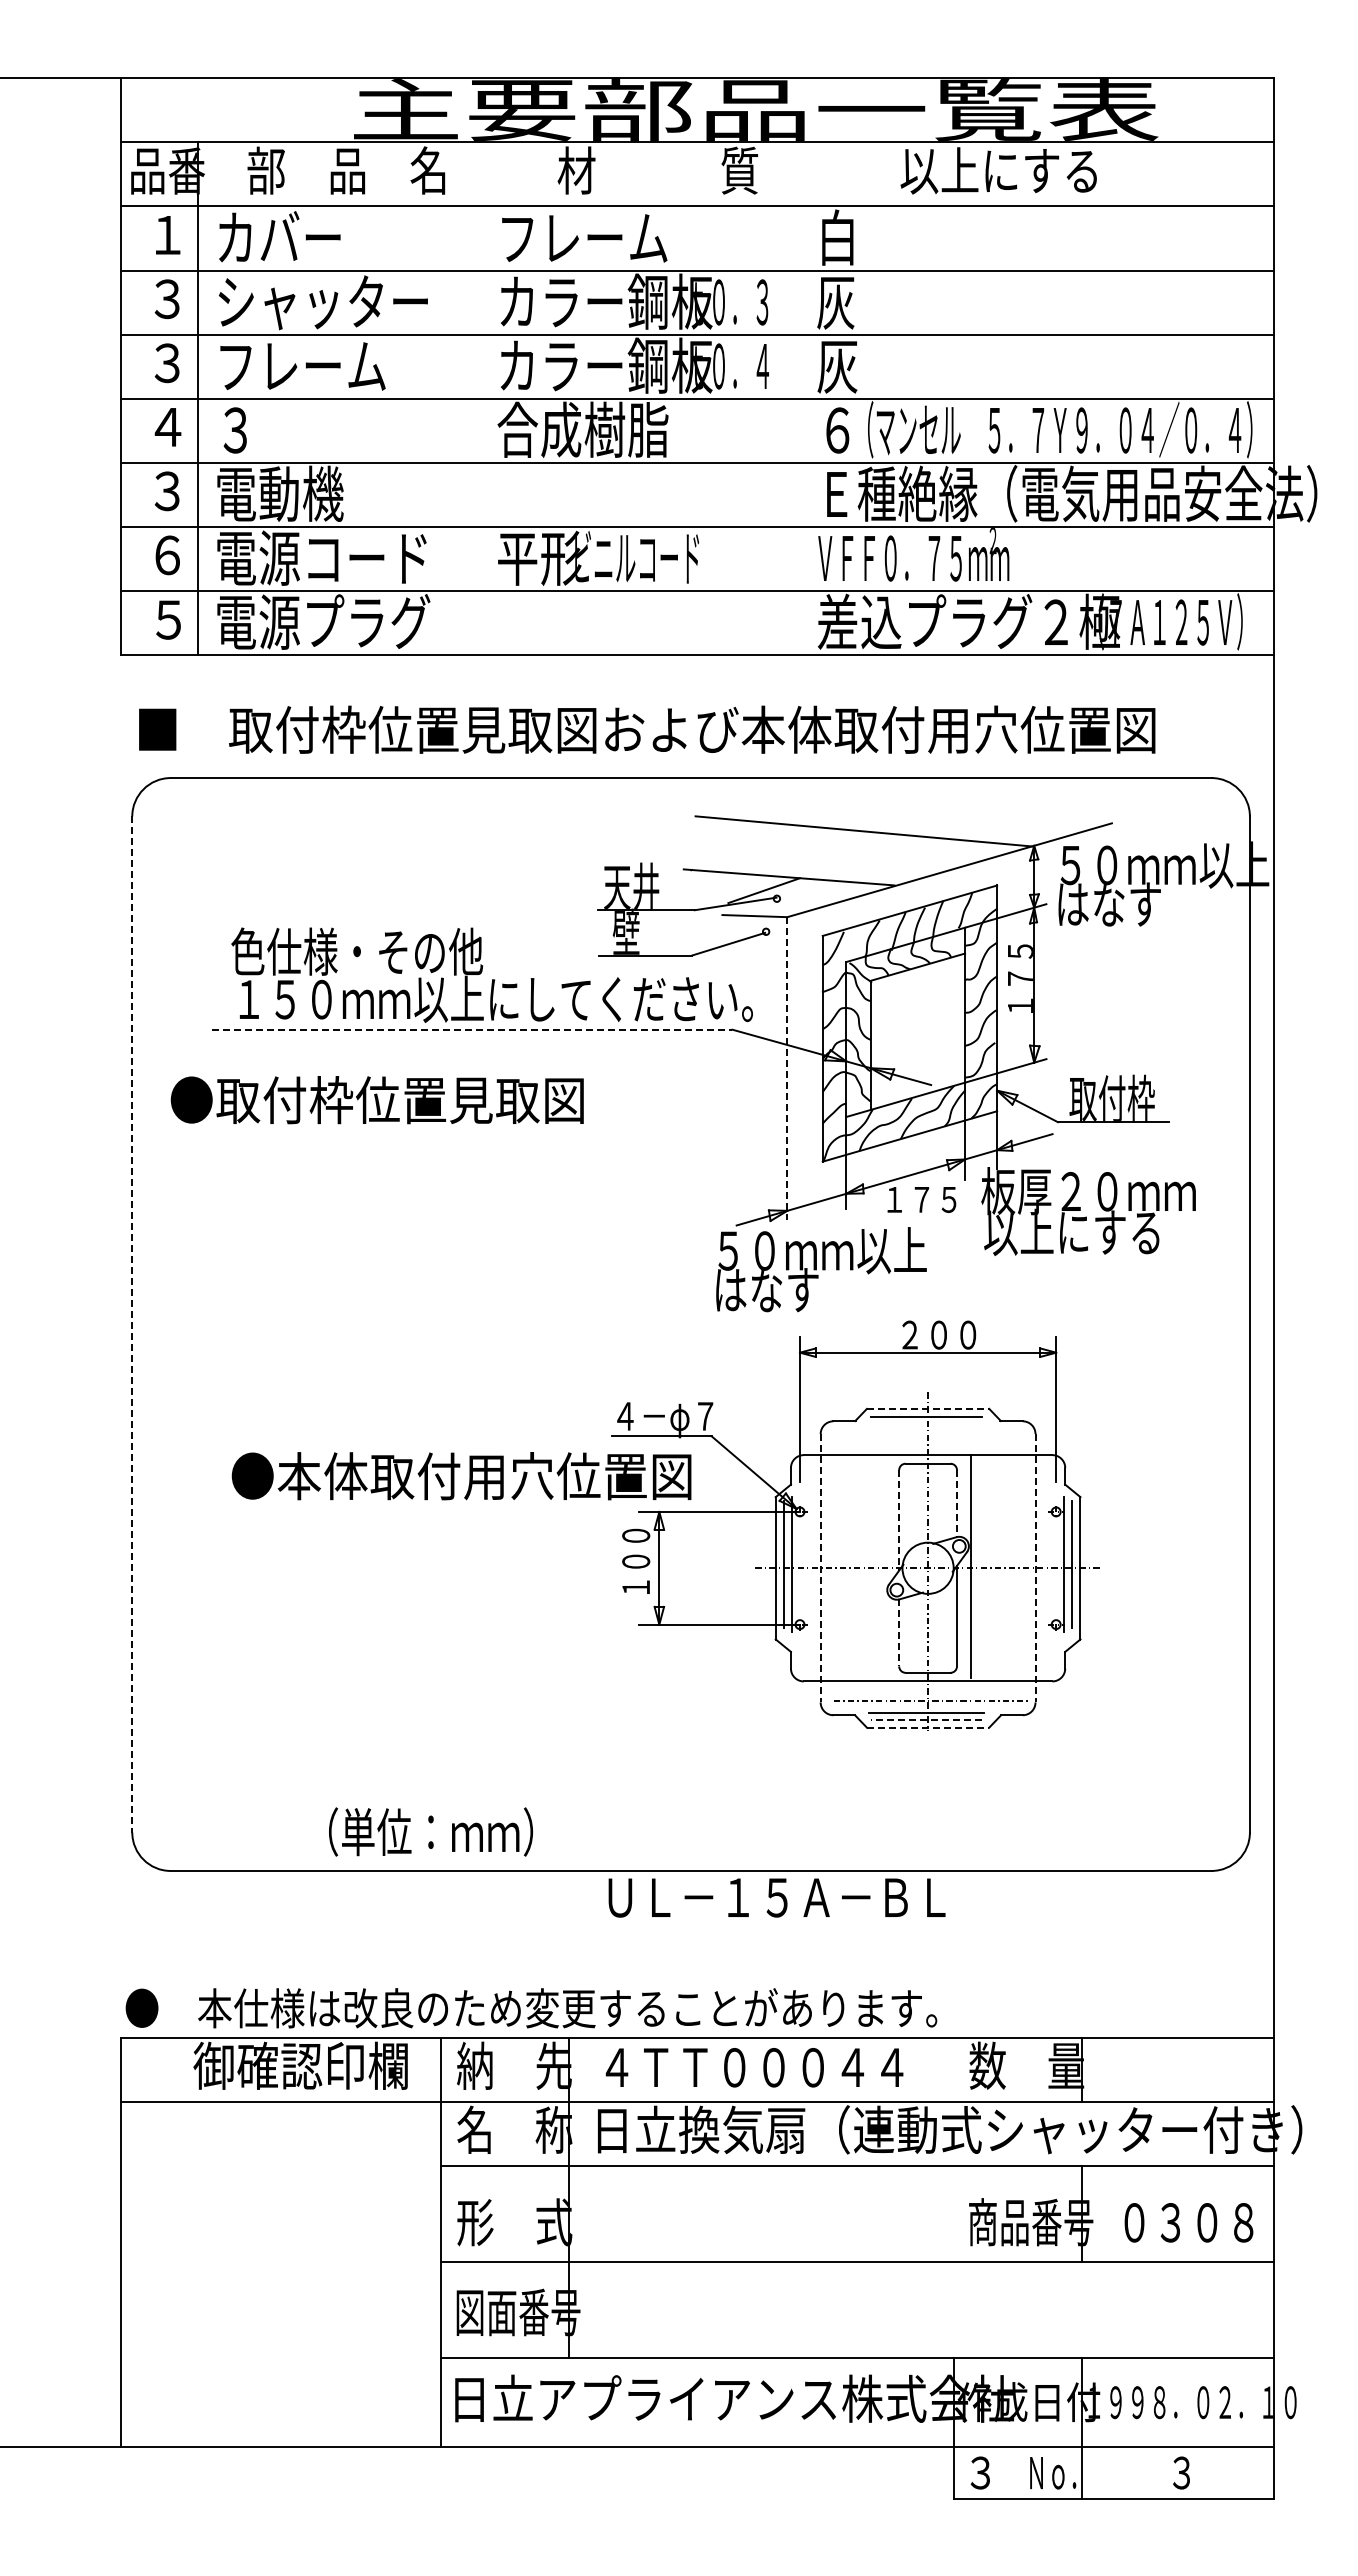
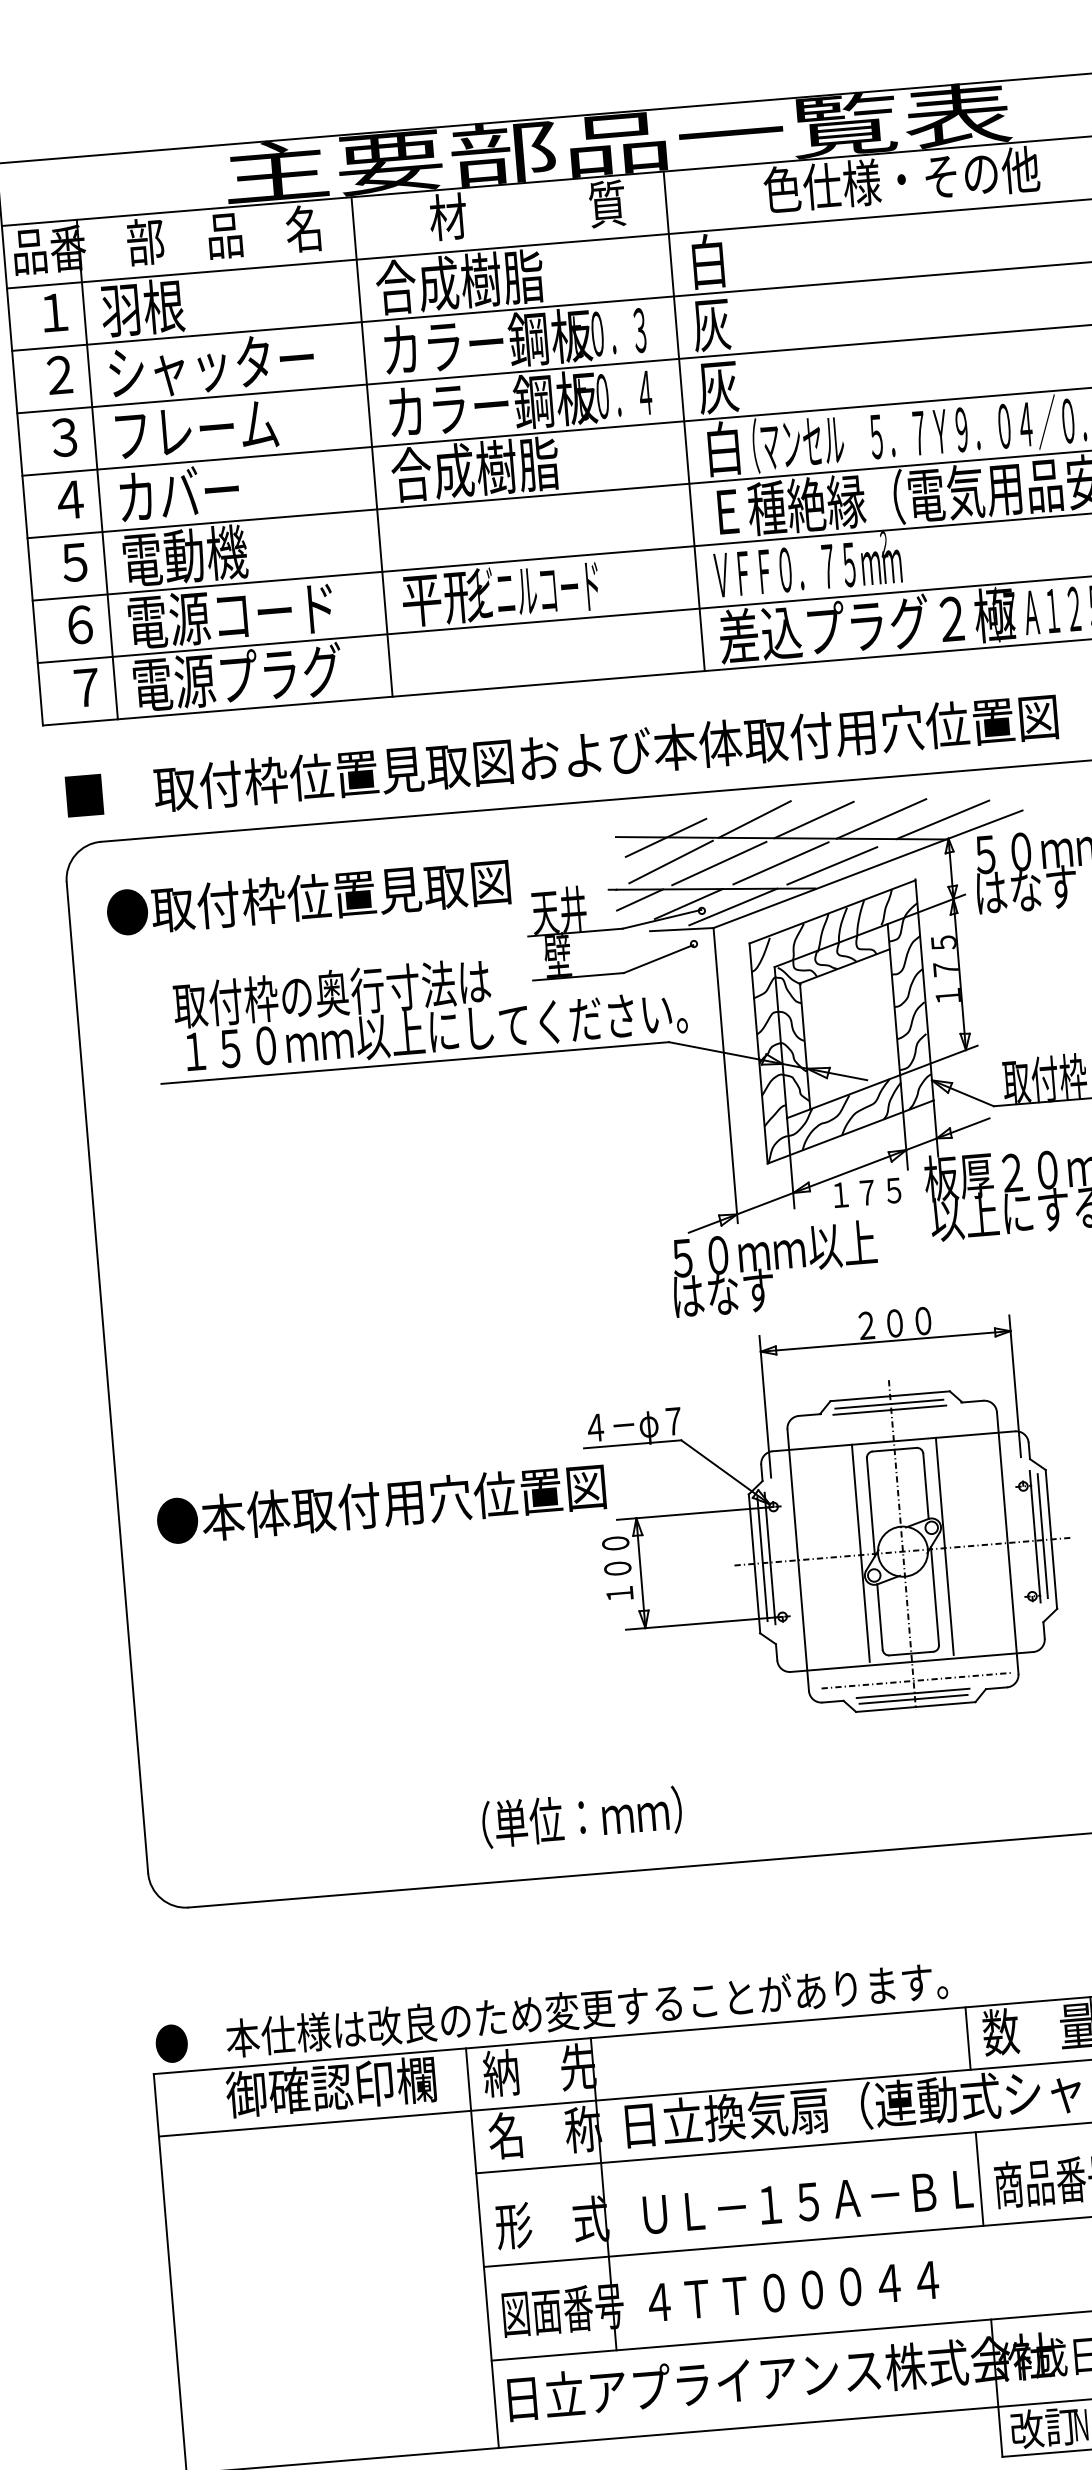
text: (1041, 170) -> (901, 179), 以上にする -> 色仕様・その他
text: (277, 237) -> (161, 306), カバー -> 羽根
text: (582, 237) -> (459, 281), フレーム -> 合成樹脂
text: (167, 299) -> (59, 375), ３ -> ２
line: (479, 398) -> (371, 446), added
line: (799, 398) -> (683, 421), added
text: (279, 428) -> (179, 492), ３ -> カバー
text: (837, 429) -> (723, 448), ６ -> 白
text: (166, 490) -> (73, 561), ３ -> ５
text: (168, 619) -> (86, 687), ５ -> ７
line: (838, 809) -> (754, 818), added
line: (898, 815) -> (813, 819), added
line: (967, 819) -> (881, 818), added
line: (746, 821) -> (666, 838), added
line: (1029, 825) -> (942, 819), added
line: (749, 846) -> (670, 862), added
line: (798, 851) -> (719, 863), added
line: (861, 856) -> (780, 862), added
line: (913, 863) -> (832, 865), added
line: (714, 882) -> (639, 900), added
line: (808, 897) -> (732, 907), added
text: (392, 951) -> (331, 993), 色仕様・その他 -> 取付枠の奥行寸法は
line: (472, 1029) -> (415, 1062), dashed -> solid
line: (787, 1068) -> (725, 1075), dashed -> solid
text: (376, 1100) -> (307, 897), moved
line: (132, 1325) -> (107, 1378), dashed -> solid
line: (928, 1408) -> (890, 1395), dashed -> solid
line: (926, 1423) -> (889, 1410), added
text: (461, 1476) -> (381, 1504), moved
line: (956, 1504) -> (925, 1487), dashed -> solid
line: (899, 1520) -> (871, 1507), dashed -> solid
line: (885, 1566) -> (861, 1553), added
line: (820, 1568) -> (798, 1560), dashed -> solid
line: (1035, 1568) -> (1007, 1543), dashed -> solid
line: (899, 1633) -> (880, 1617), dashed -> solid
line: (926, 1719) -> (913, 1699), dashed -> solid
line: (928, 1727) -> (916, 1706), dashed -> solid
text: (430, 1831) -> (581, 1816), moved
text: (776, 1897) -> (807, 2201), moved
text: (754, 2067) -> (793, 2291), moved
line: (953, 2069) -> (967, 2038), added
line: (953, 2213) -> (979, 2178), added
text: (999, 2472) -> (1045, 2427), ３ -> 改訂

